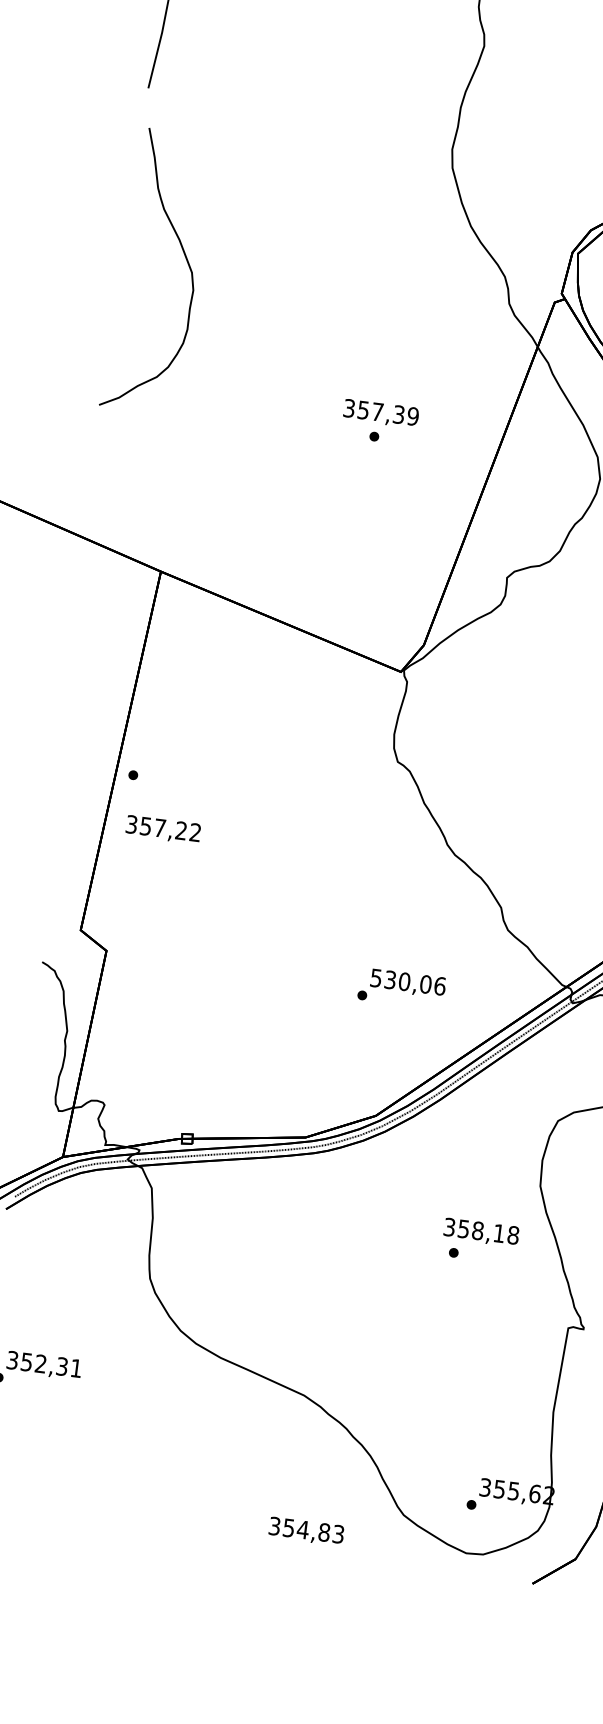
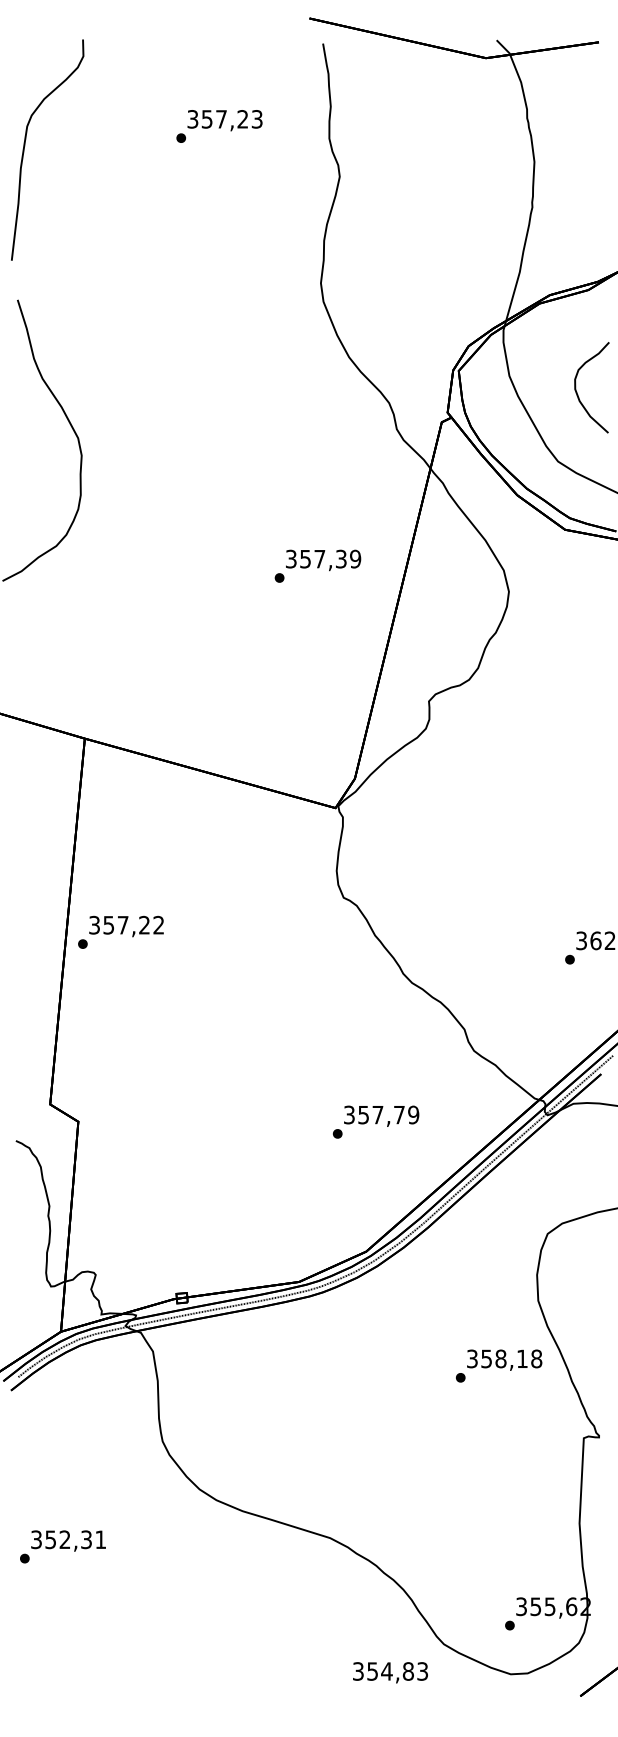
text: (381, 413) -> (323, 560), moved
text: (163, 829) -> (126, 926), moved
text: (408, 981) -> (381, 1114), 530,06 -> 357,79
text: (481, 1231) -> (504, 1359), moved
text: (306, 1531) -> (390, 1672), moved

